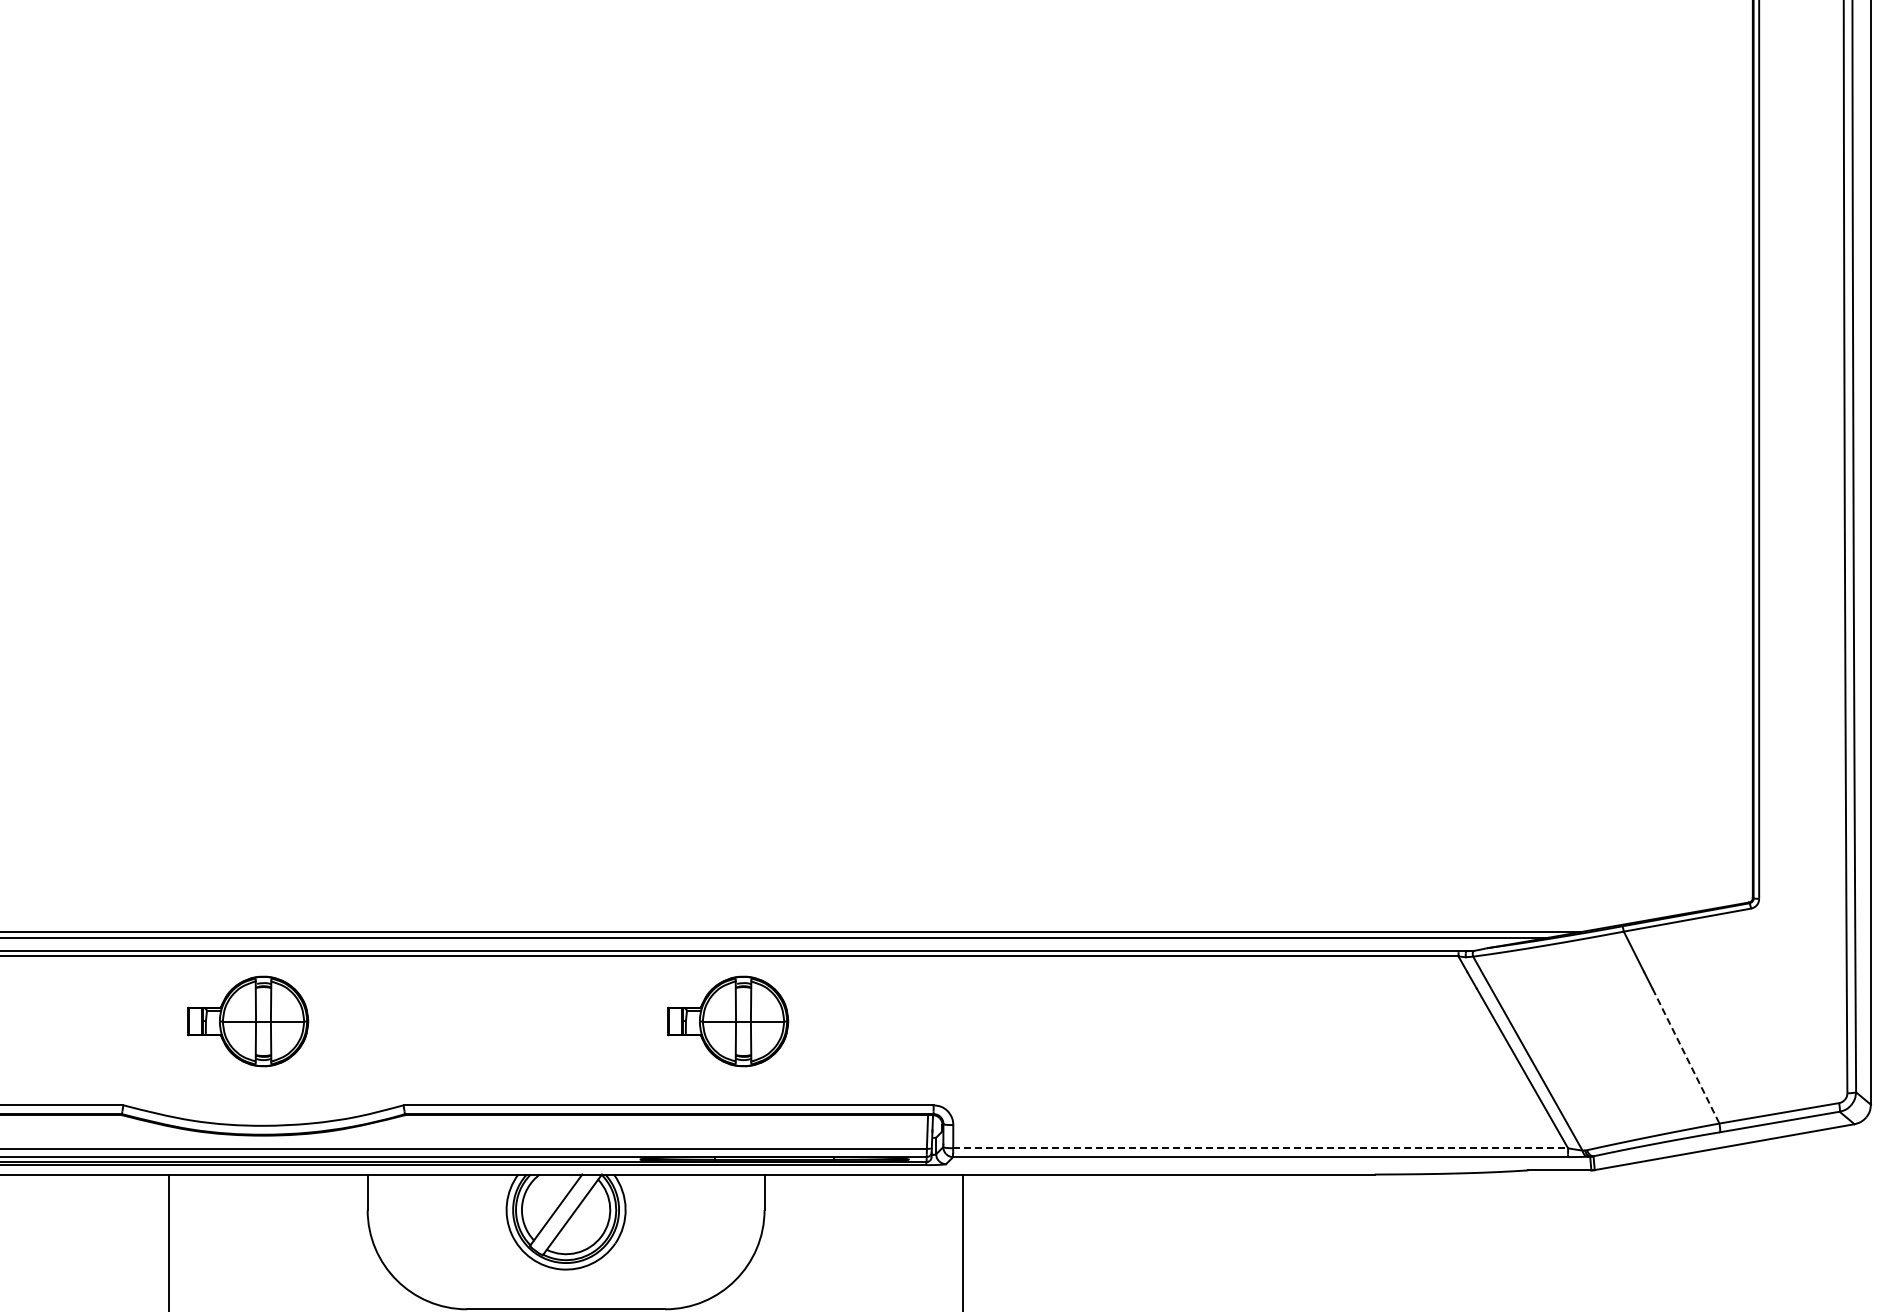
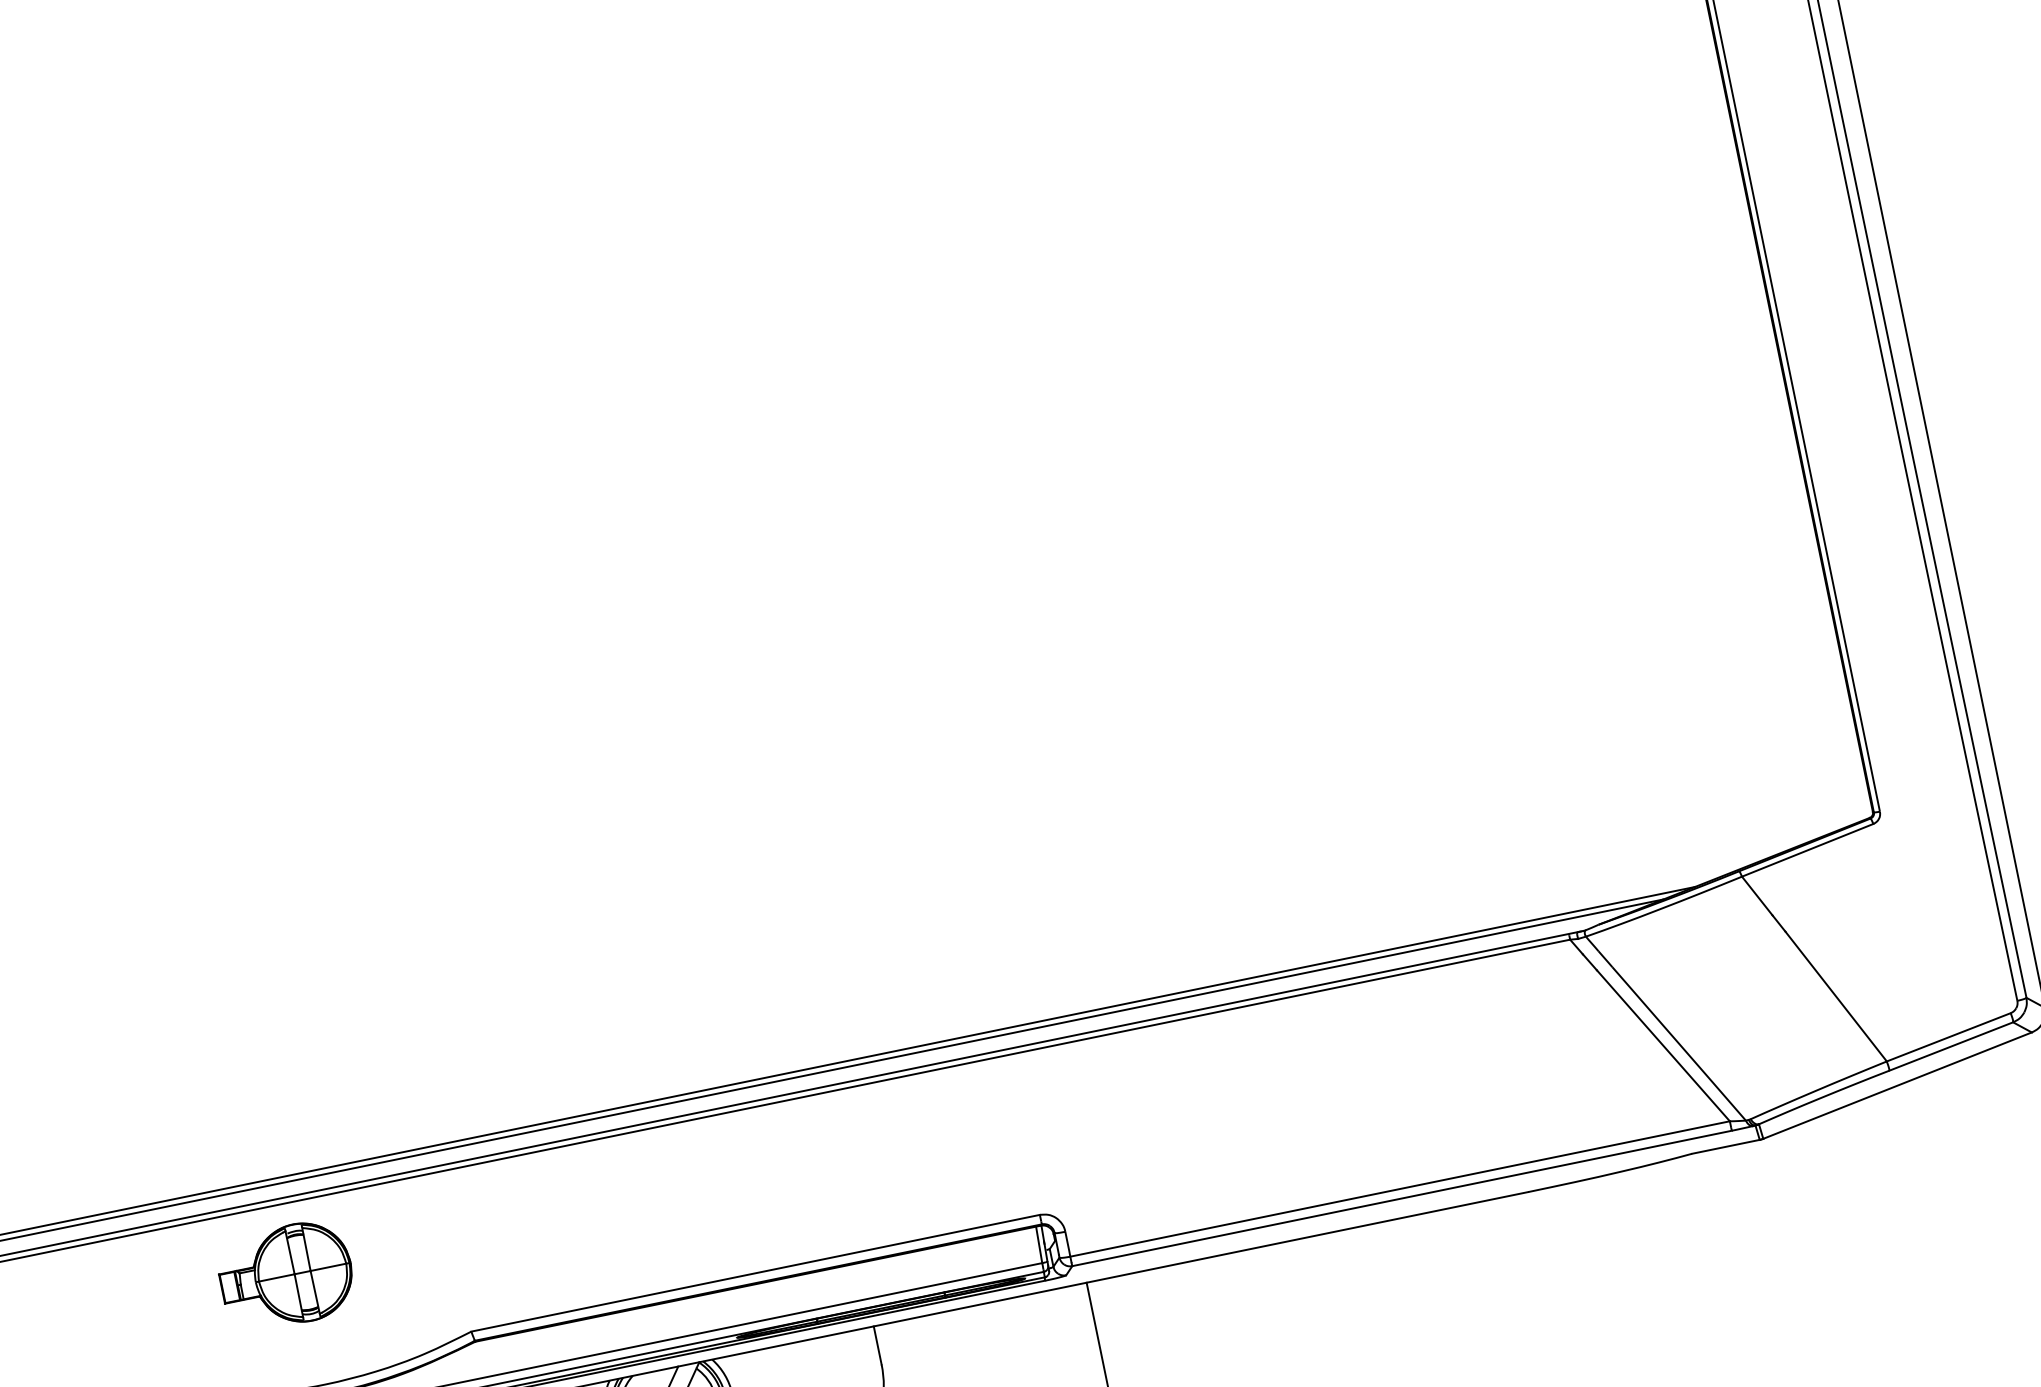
part: (728, 1021) -> (801, 1170), removed
line: (1686, 1056) -> (1836, 996), dashed -> solid
line: (1261, 1148) -> (1401, 1189), dashed -> solid

